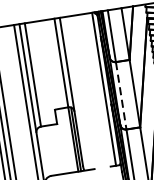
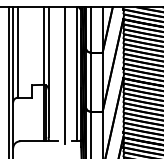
line: (91, 92) -> (65, 75), added
line: (121, 96) -> (90, 82), dashed -> solid

